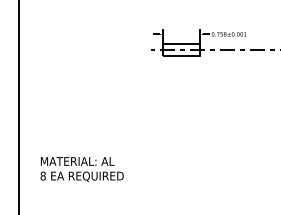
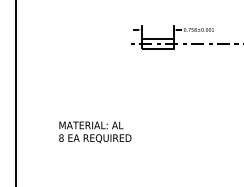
text: (82, 169) -> (95, 132), moved

